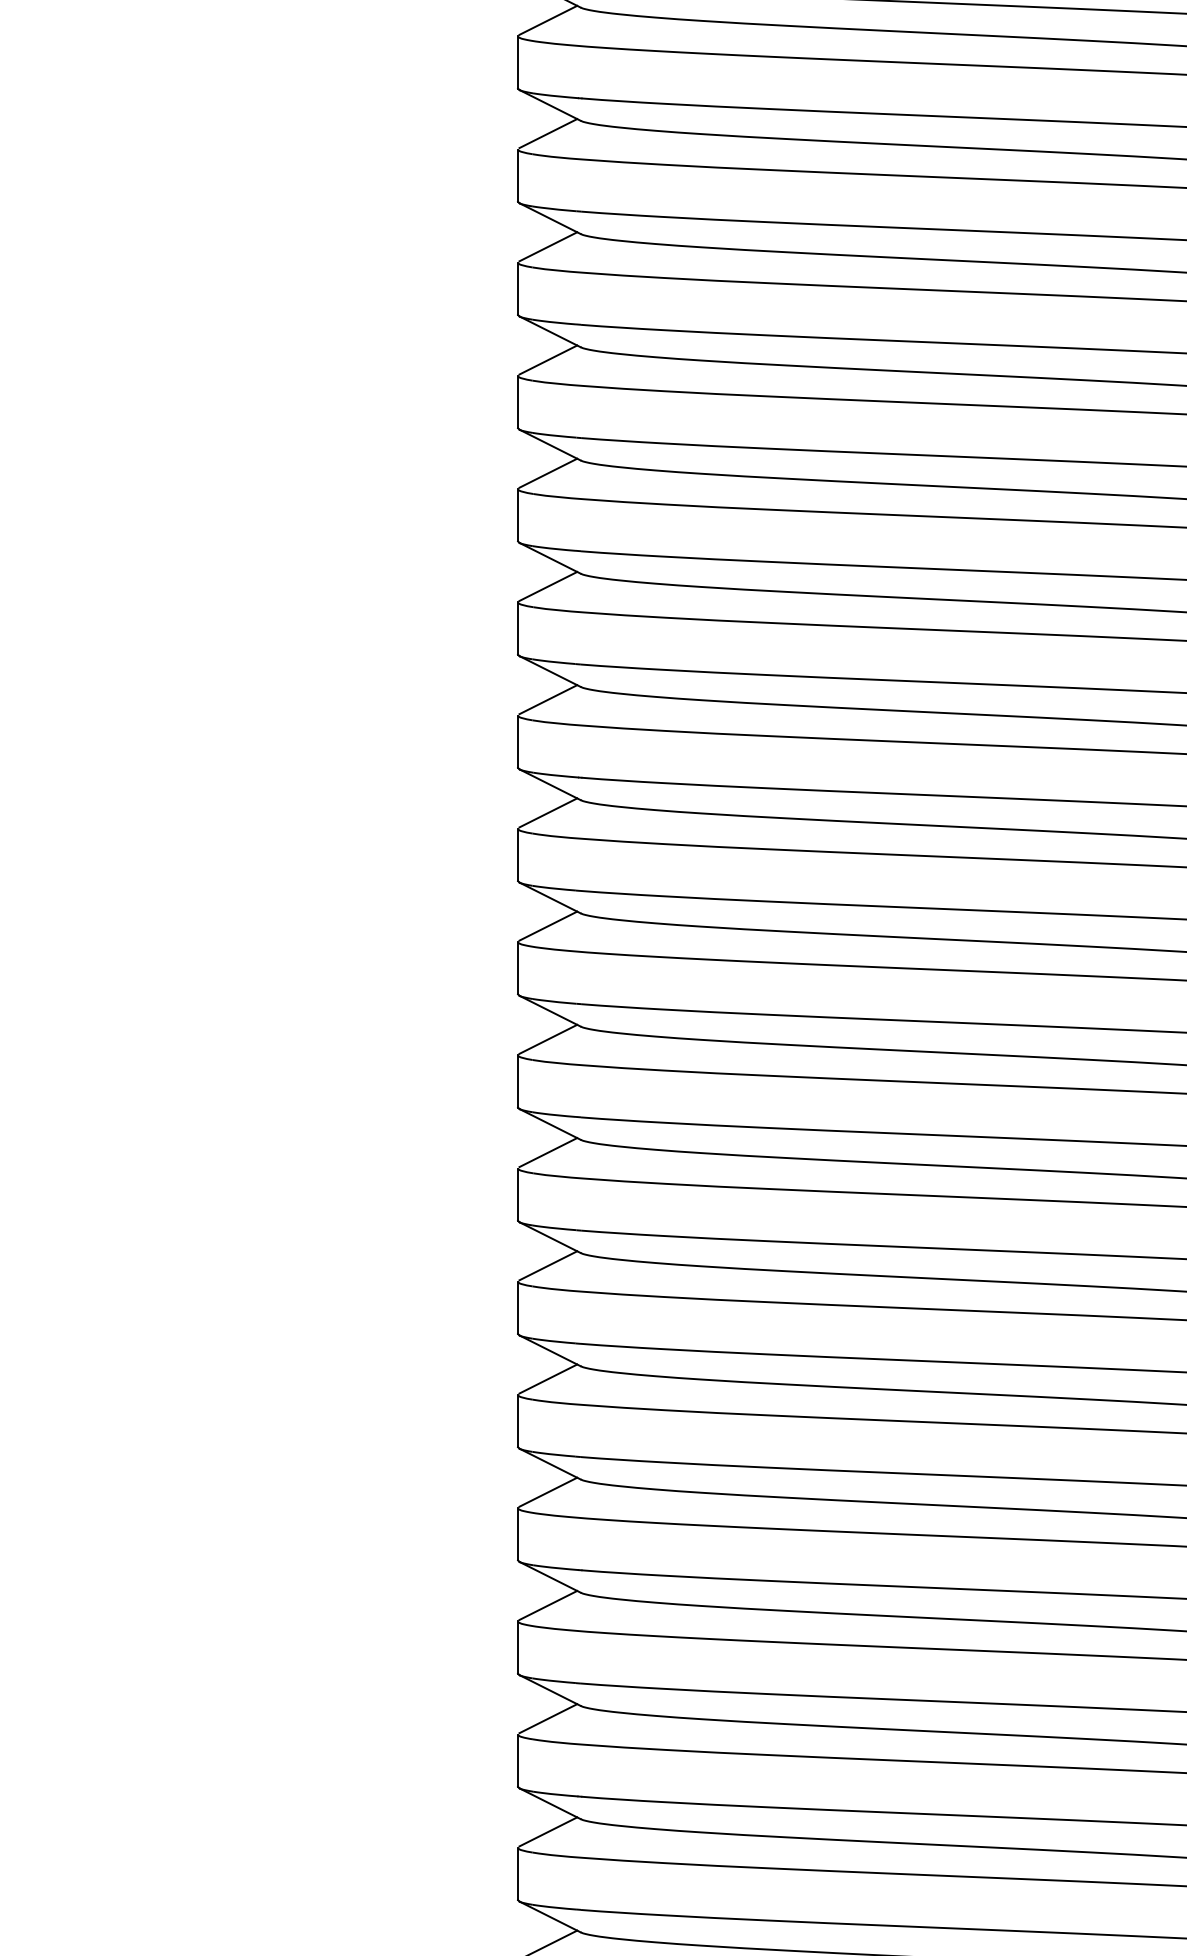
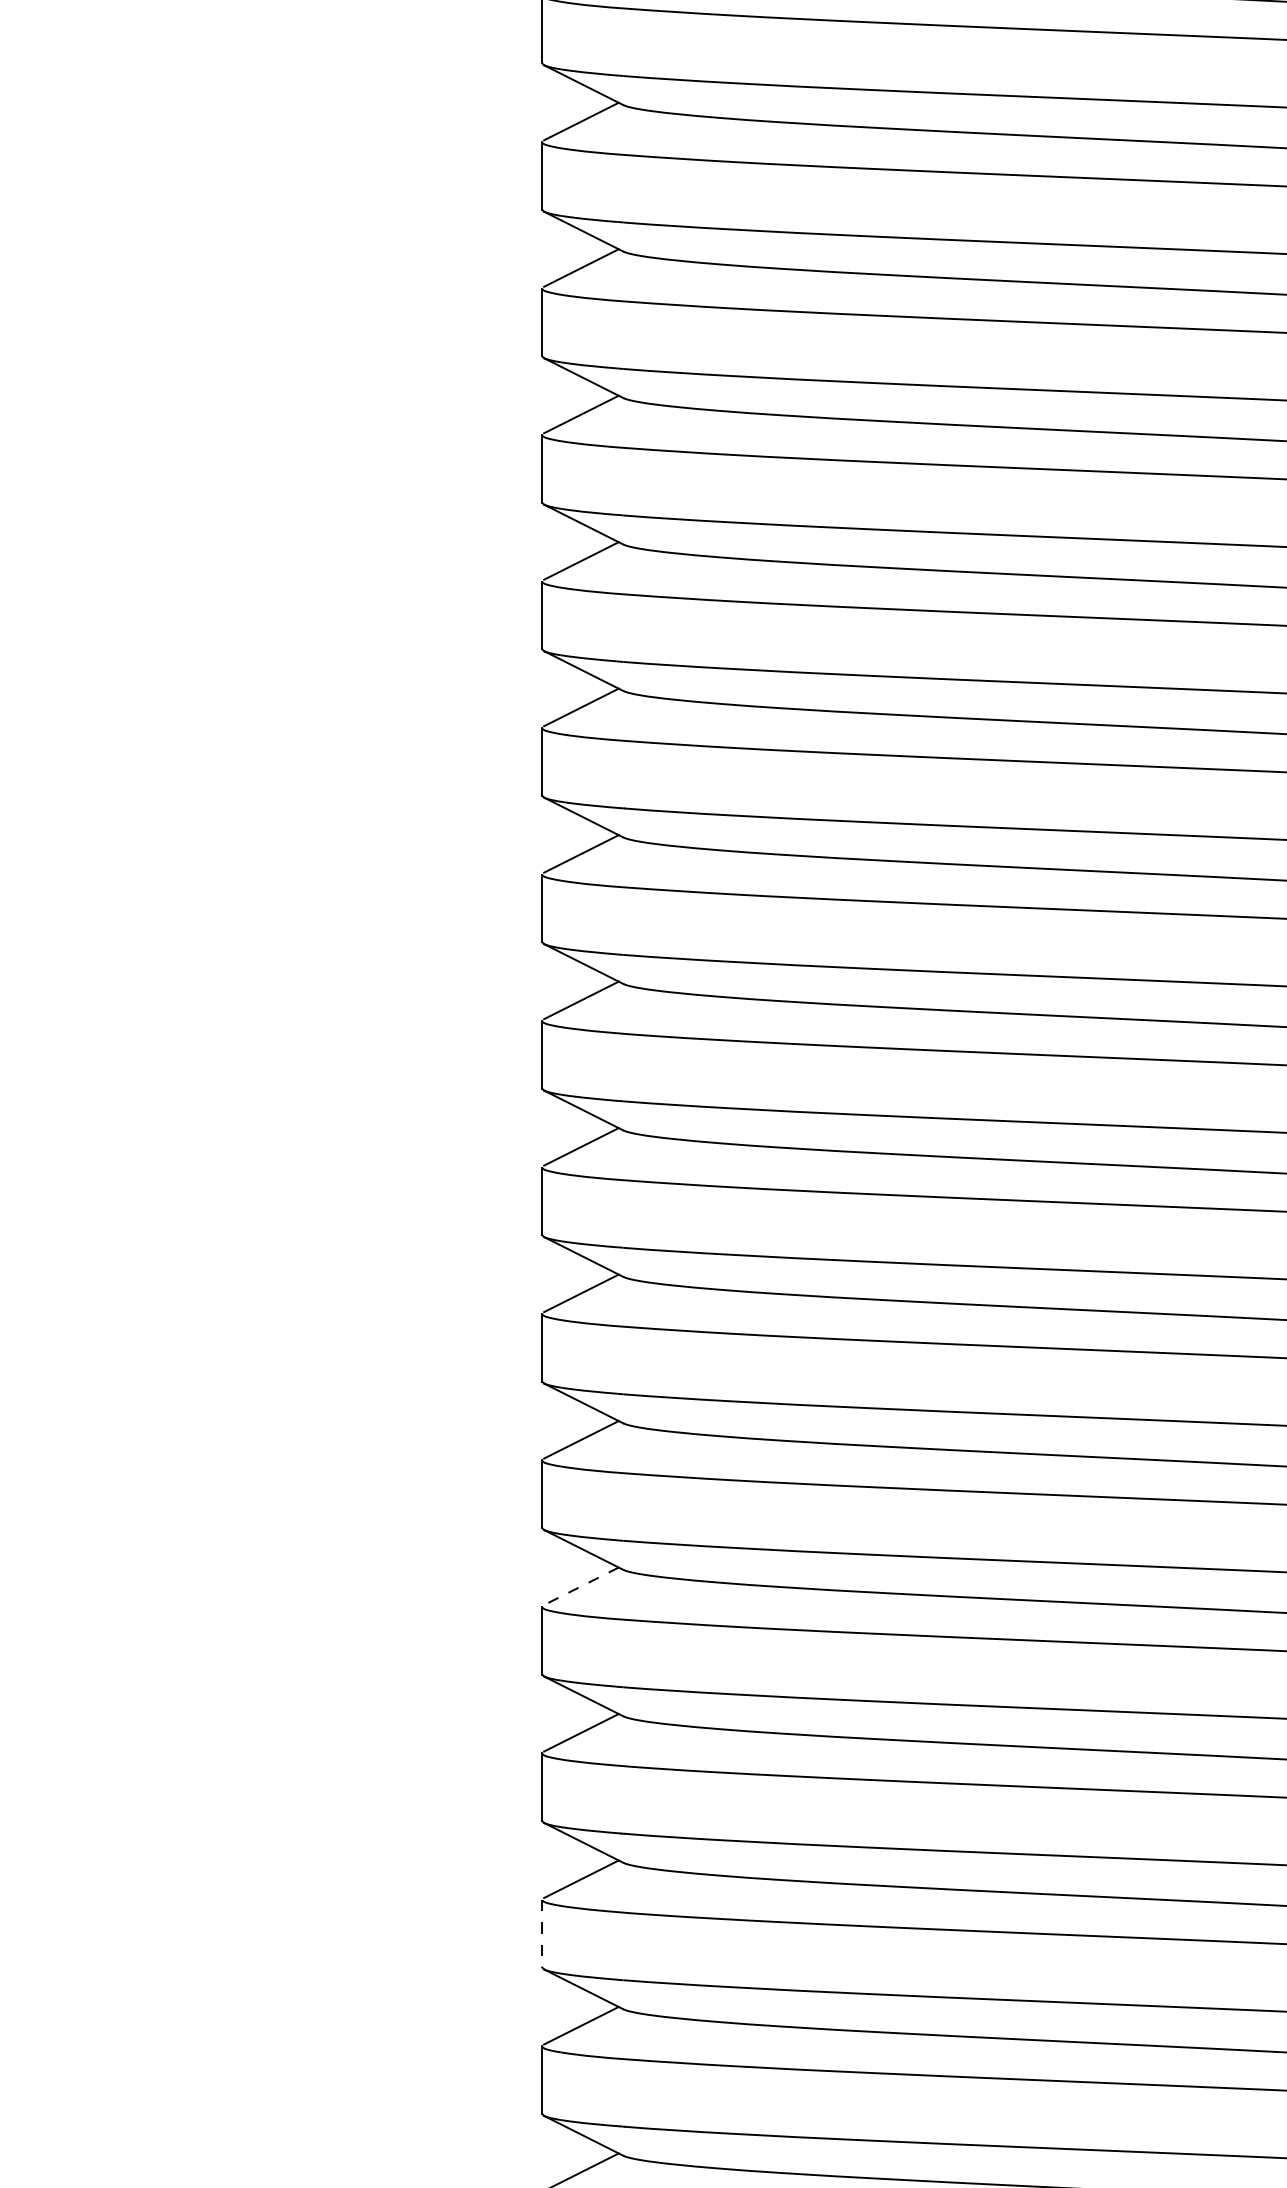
line: (547, 1379) -> (580, 1586), solid -> dashed
line: (518, 1648) -> (542, 1934), solid -> dashed

